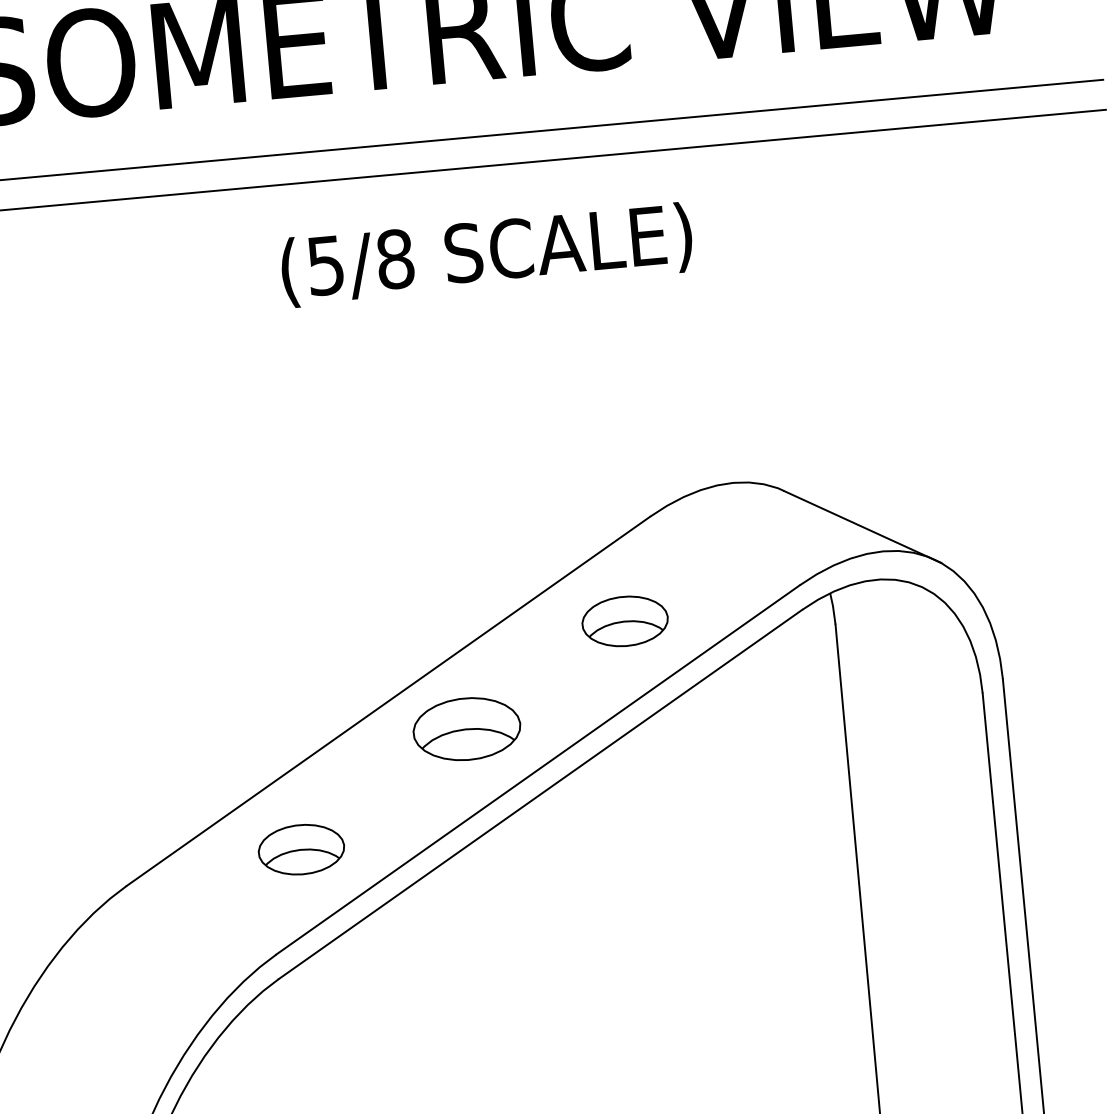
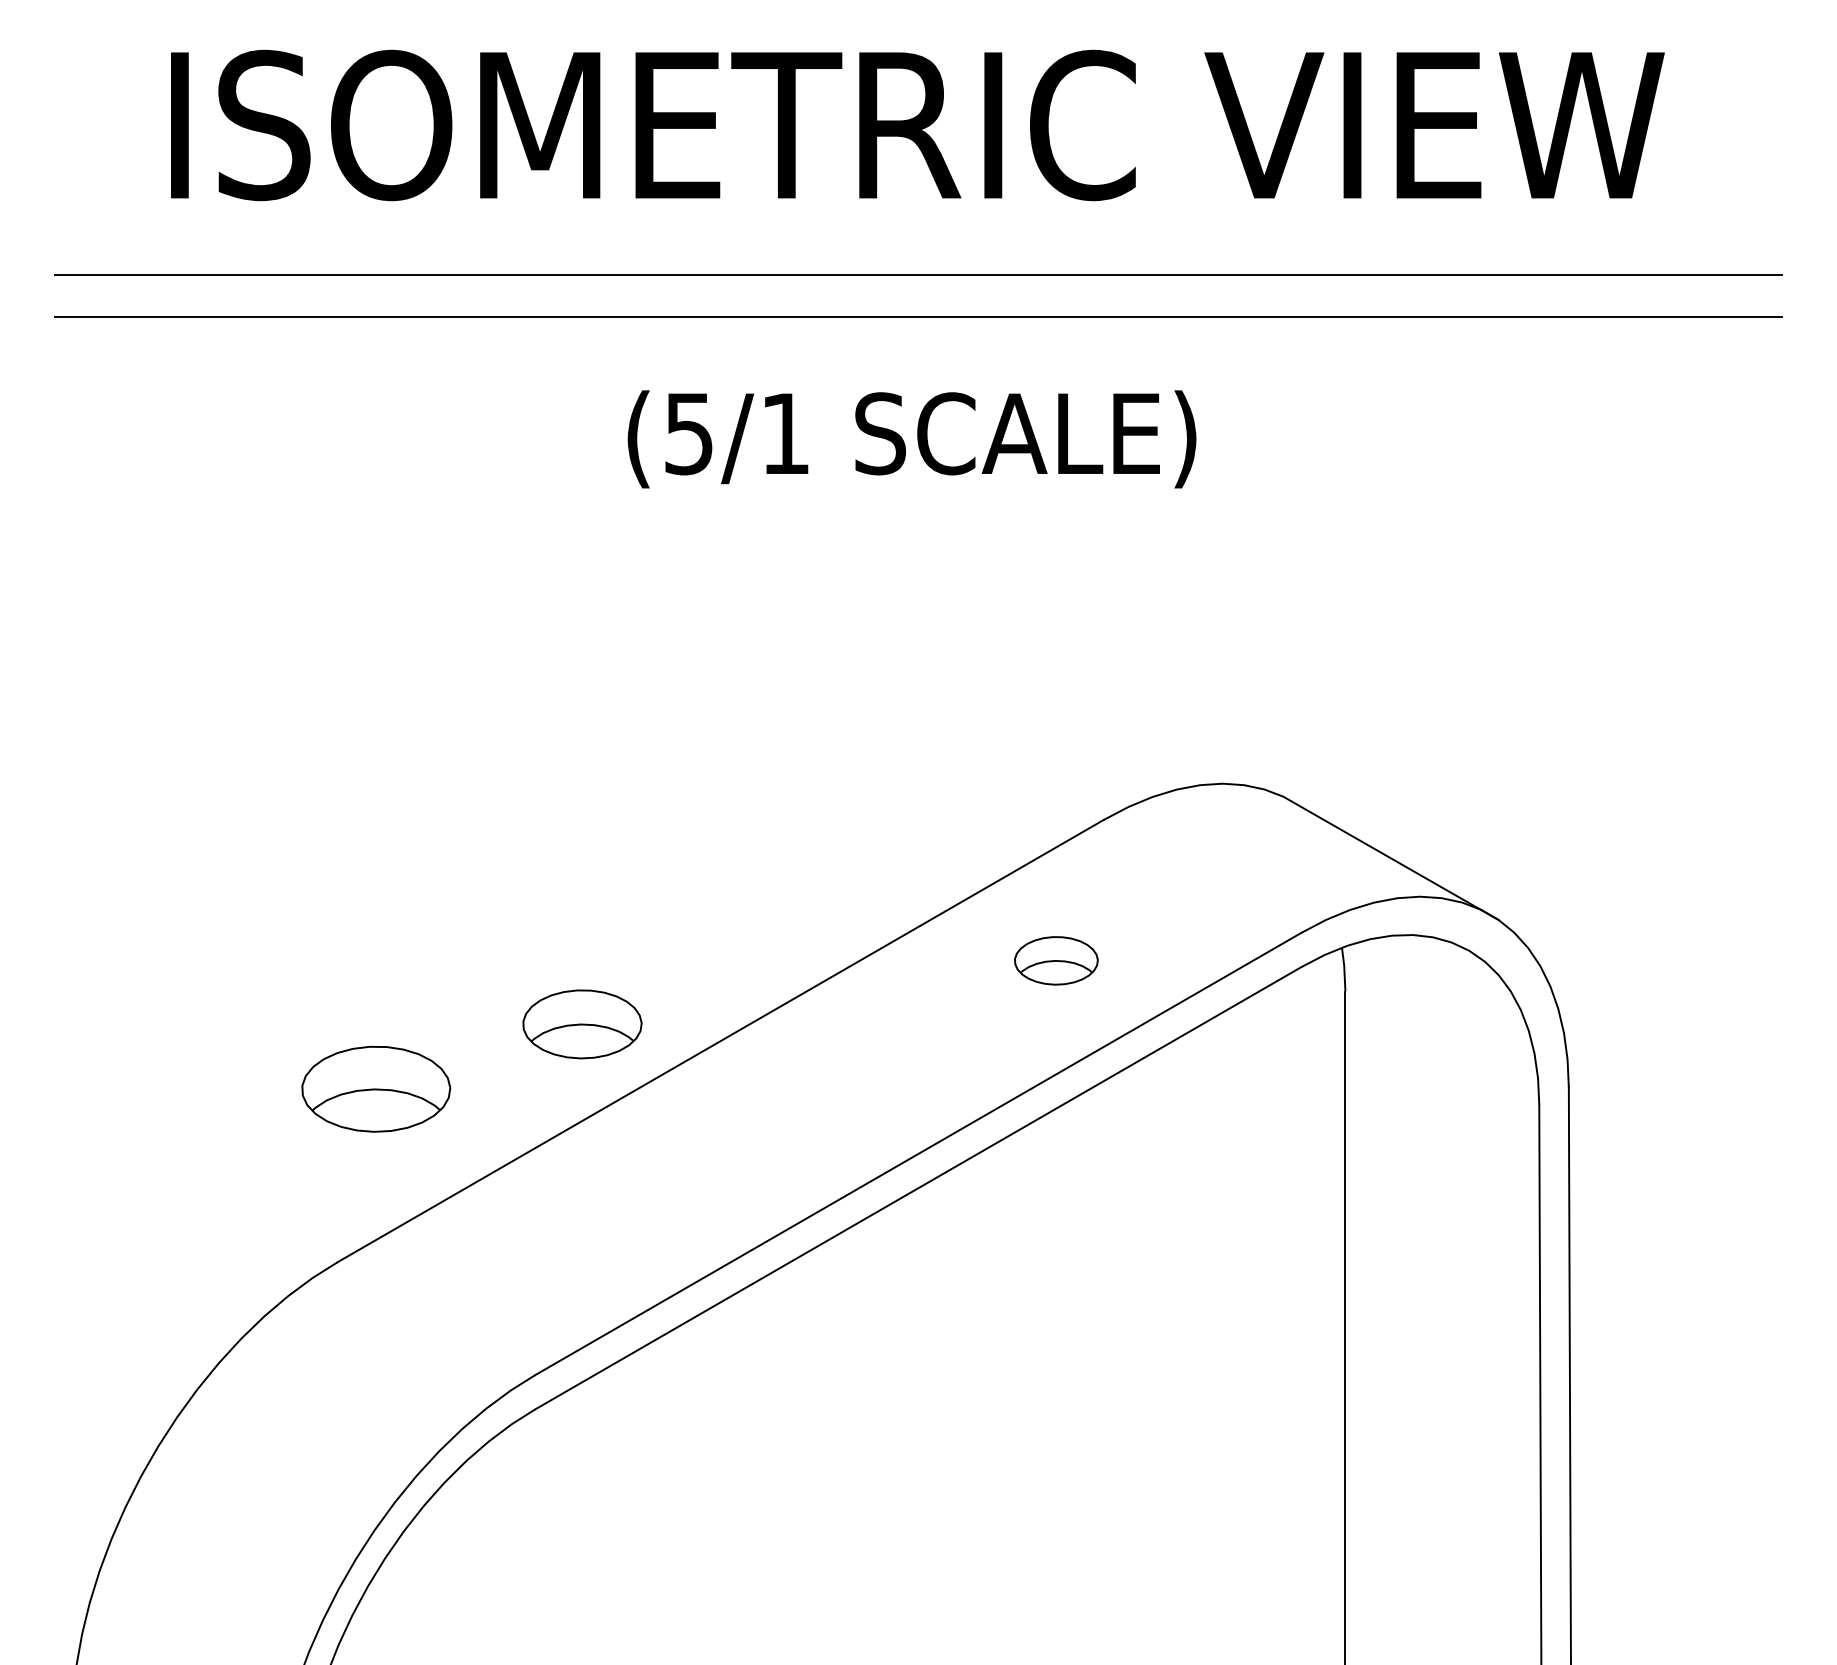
text: (395, 259) -> (785, 433), (5/8 -> (5/1
part: (625, 621) -> (1056, 960), size x0.7
part: (467, 728) -> (376, 1088), moved
part: (301, 849) -> (582, 1024), moved

